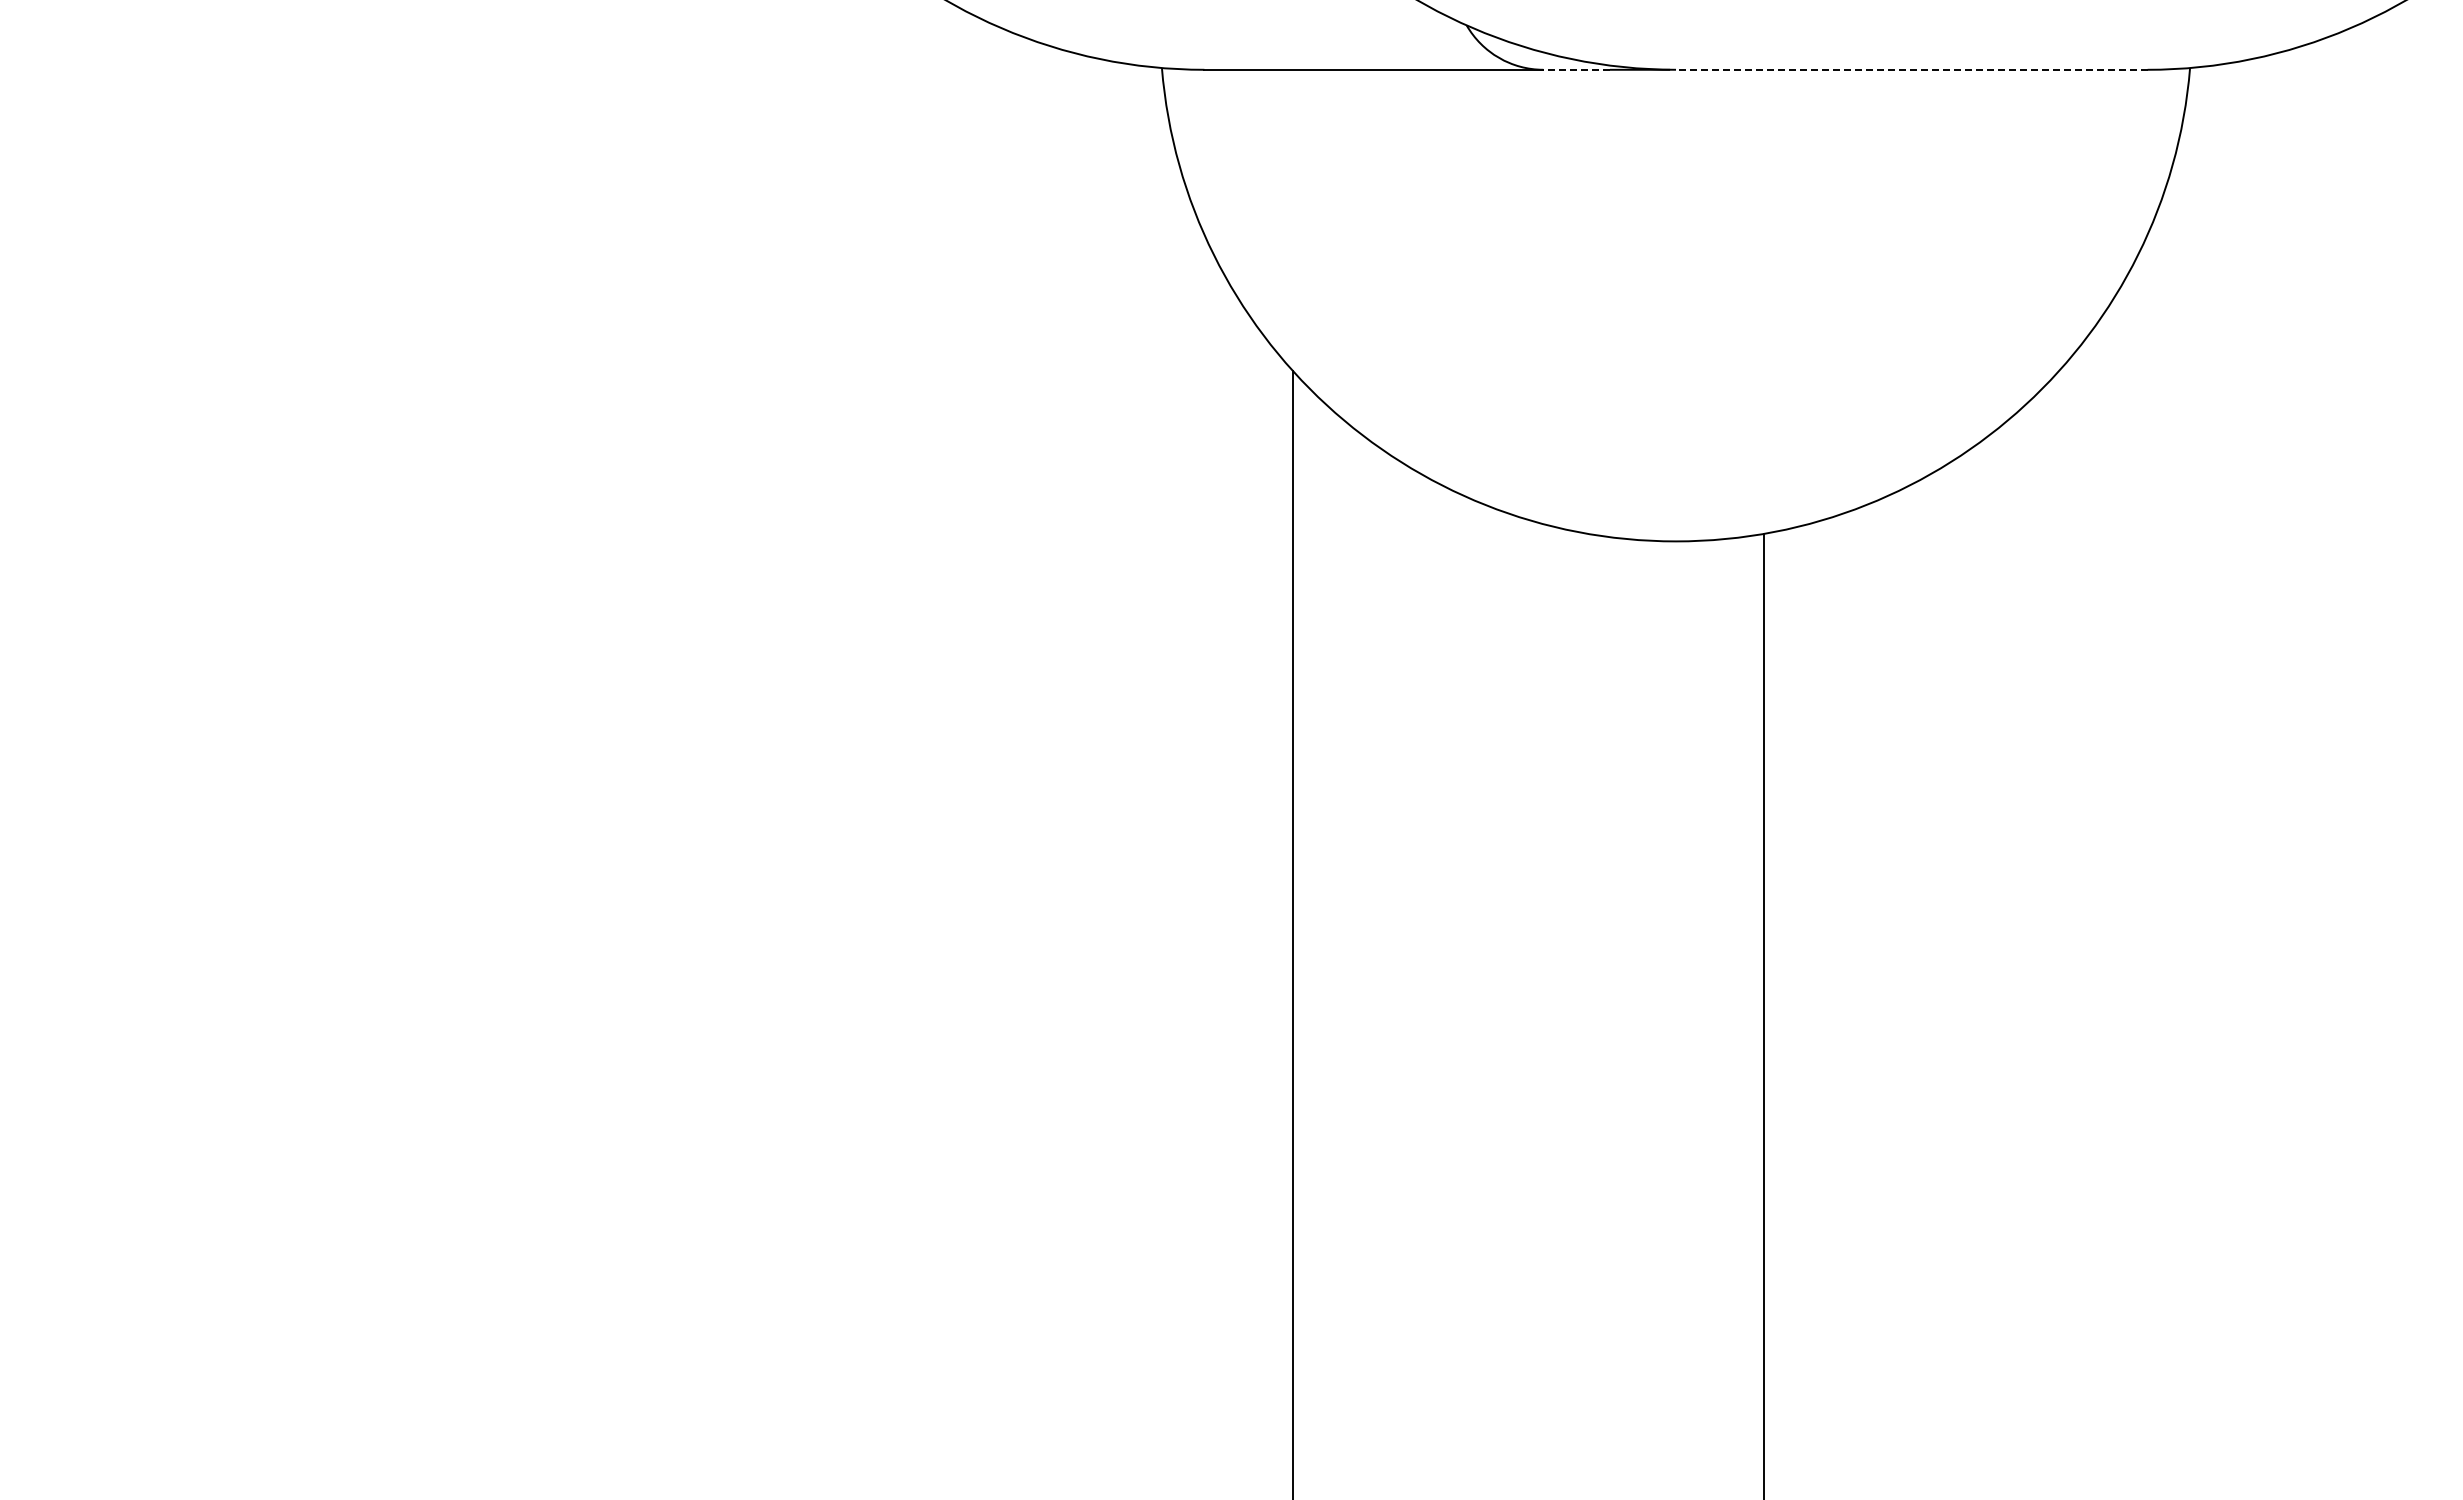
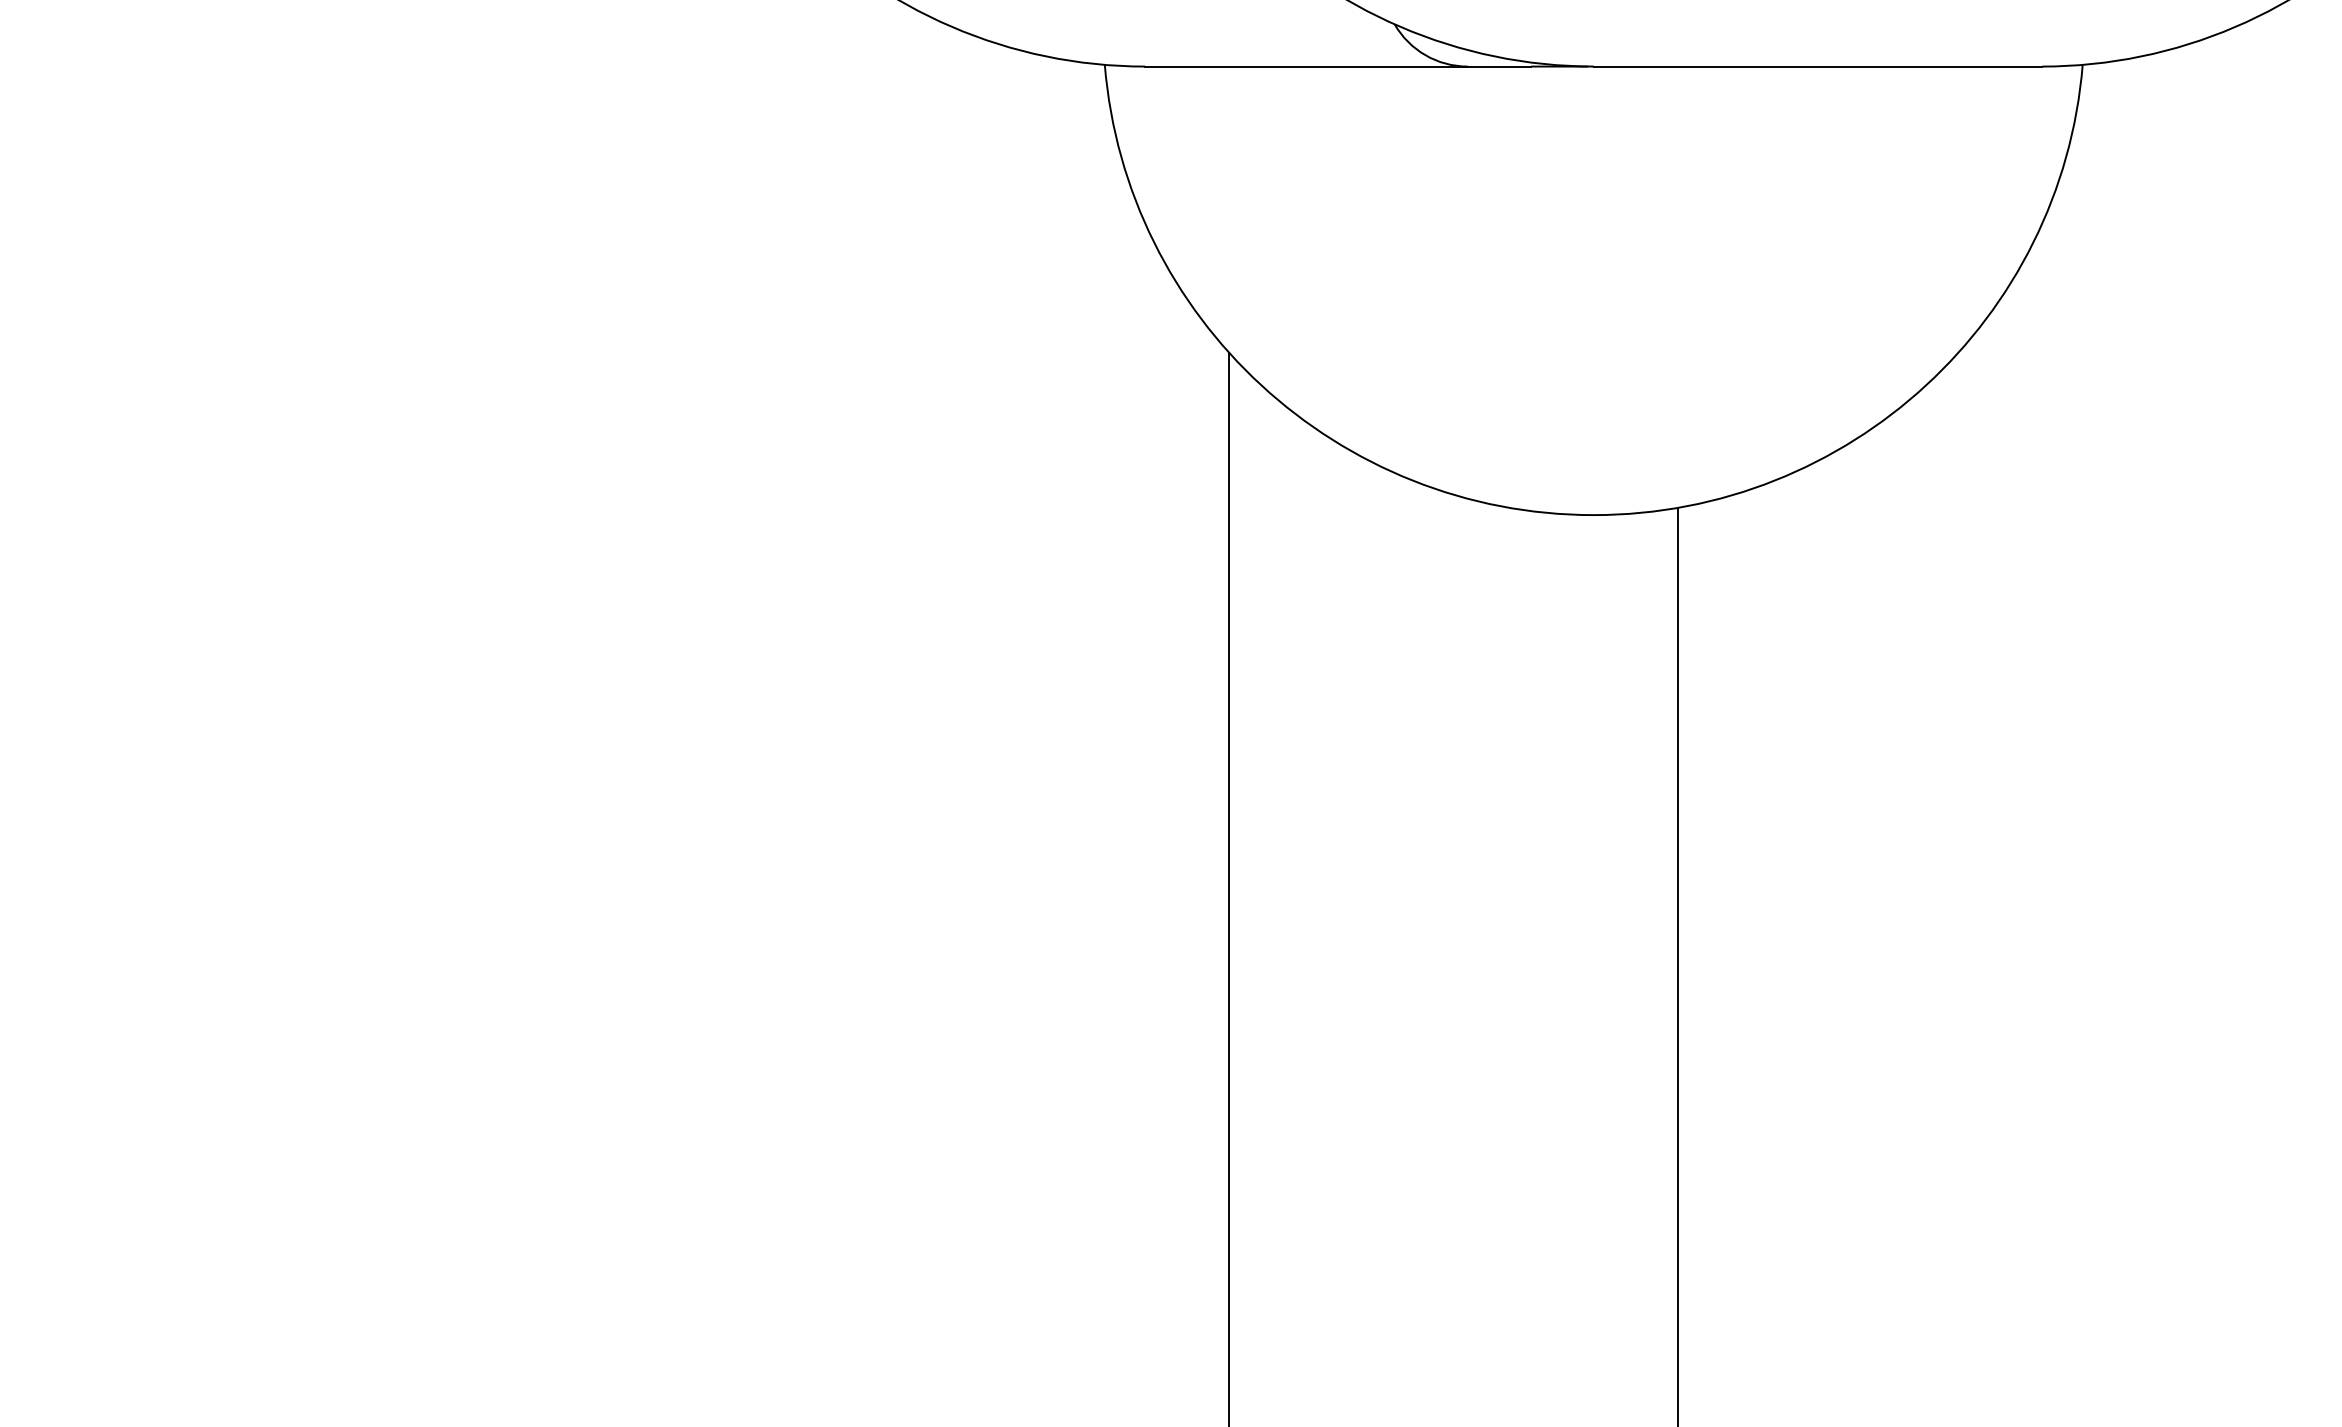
line: (1576, 69) -> (1499, 66), dashed -> solid
line: (1911, 69) -> (1817, 66), dashed -> solid

